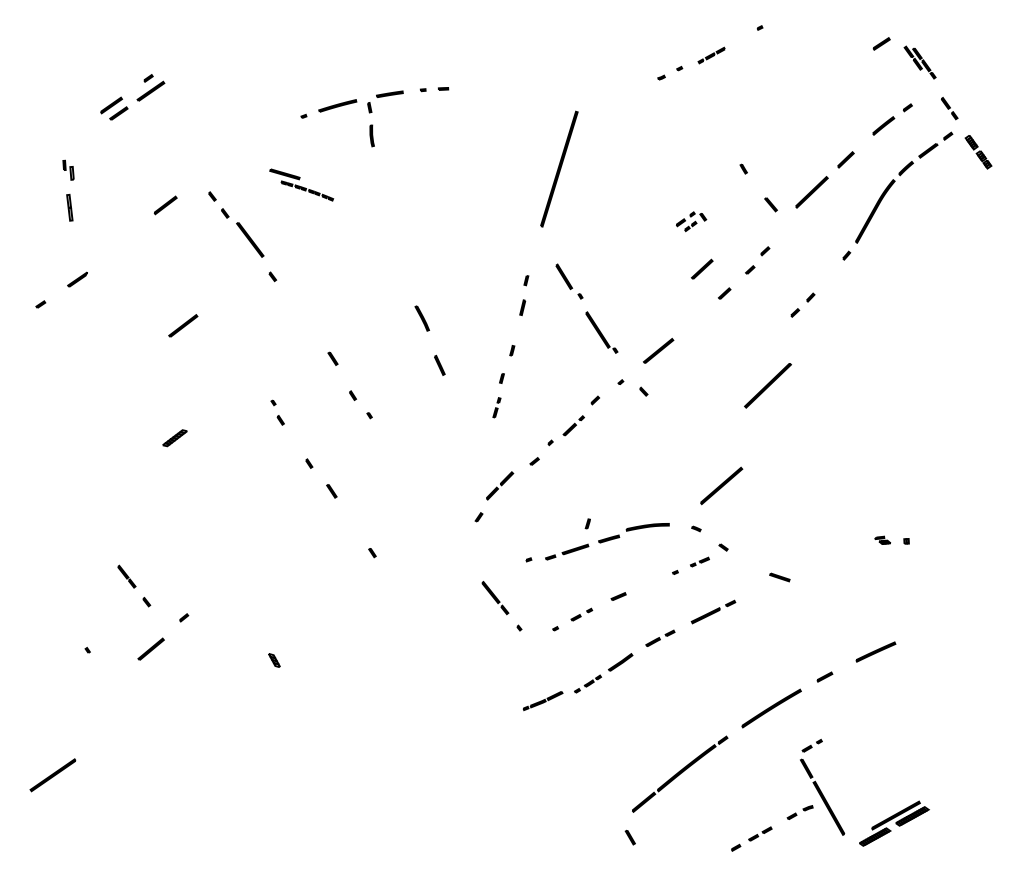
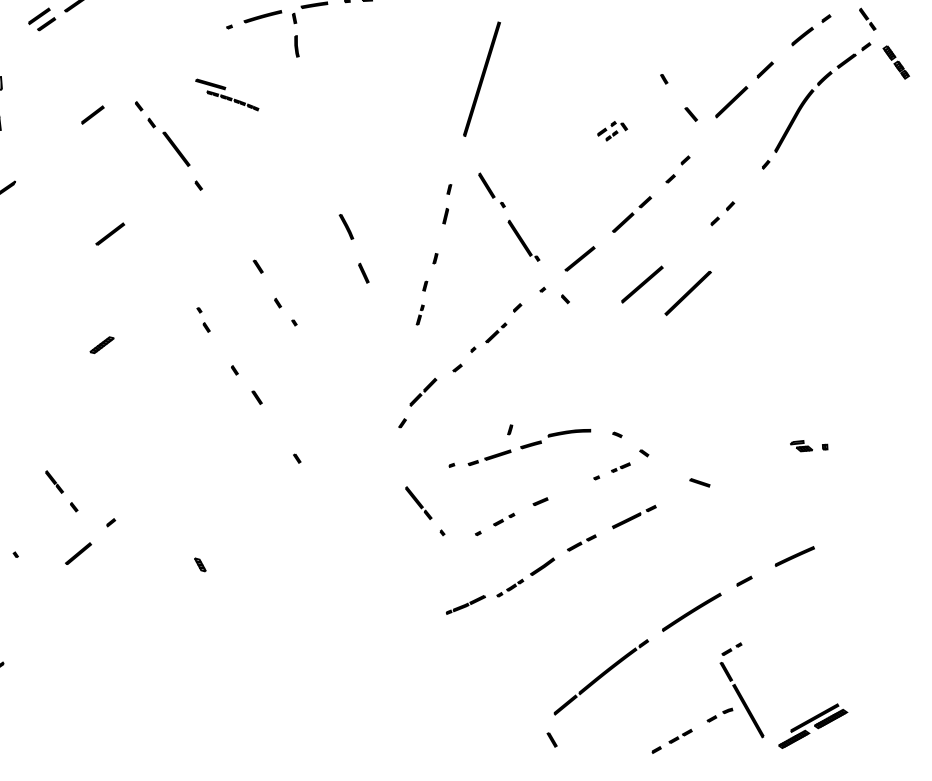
line: (701, 268) -> (622, 221), moved
line: (721, 485) -> (642, 284), moved
part: (882, 540) -> (801, 446), size x1.43

